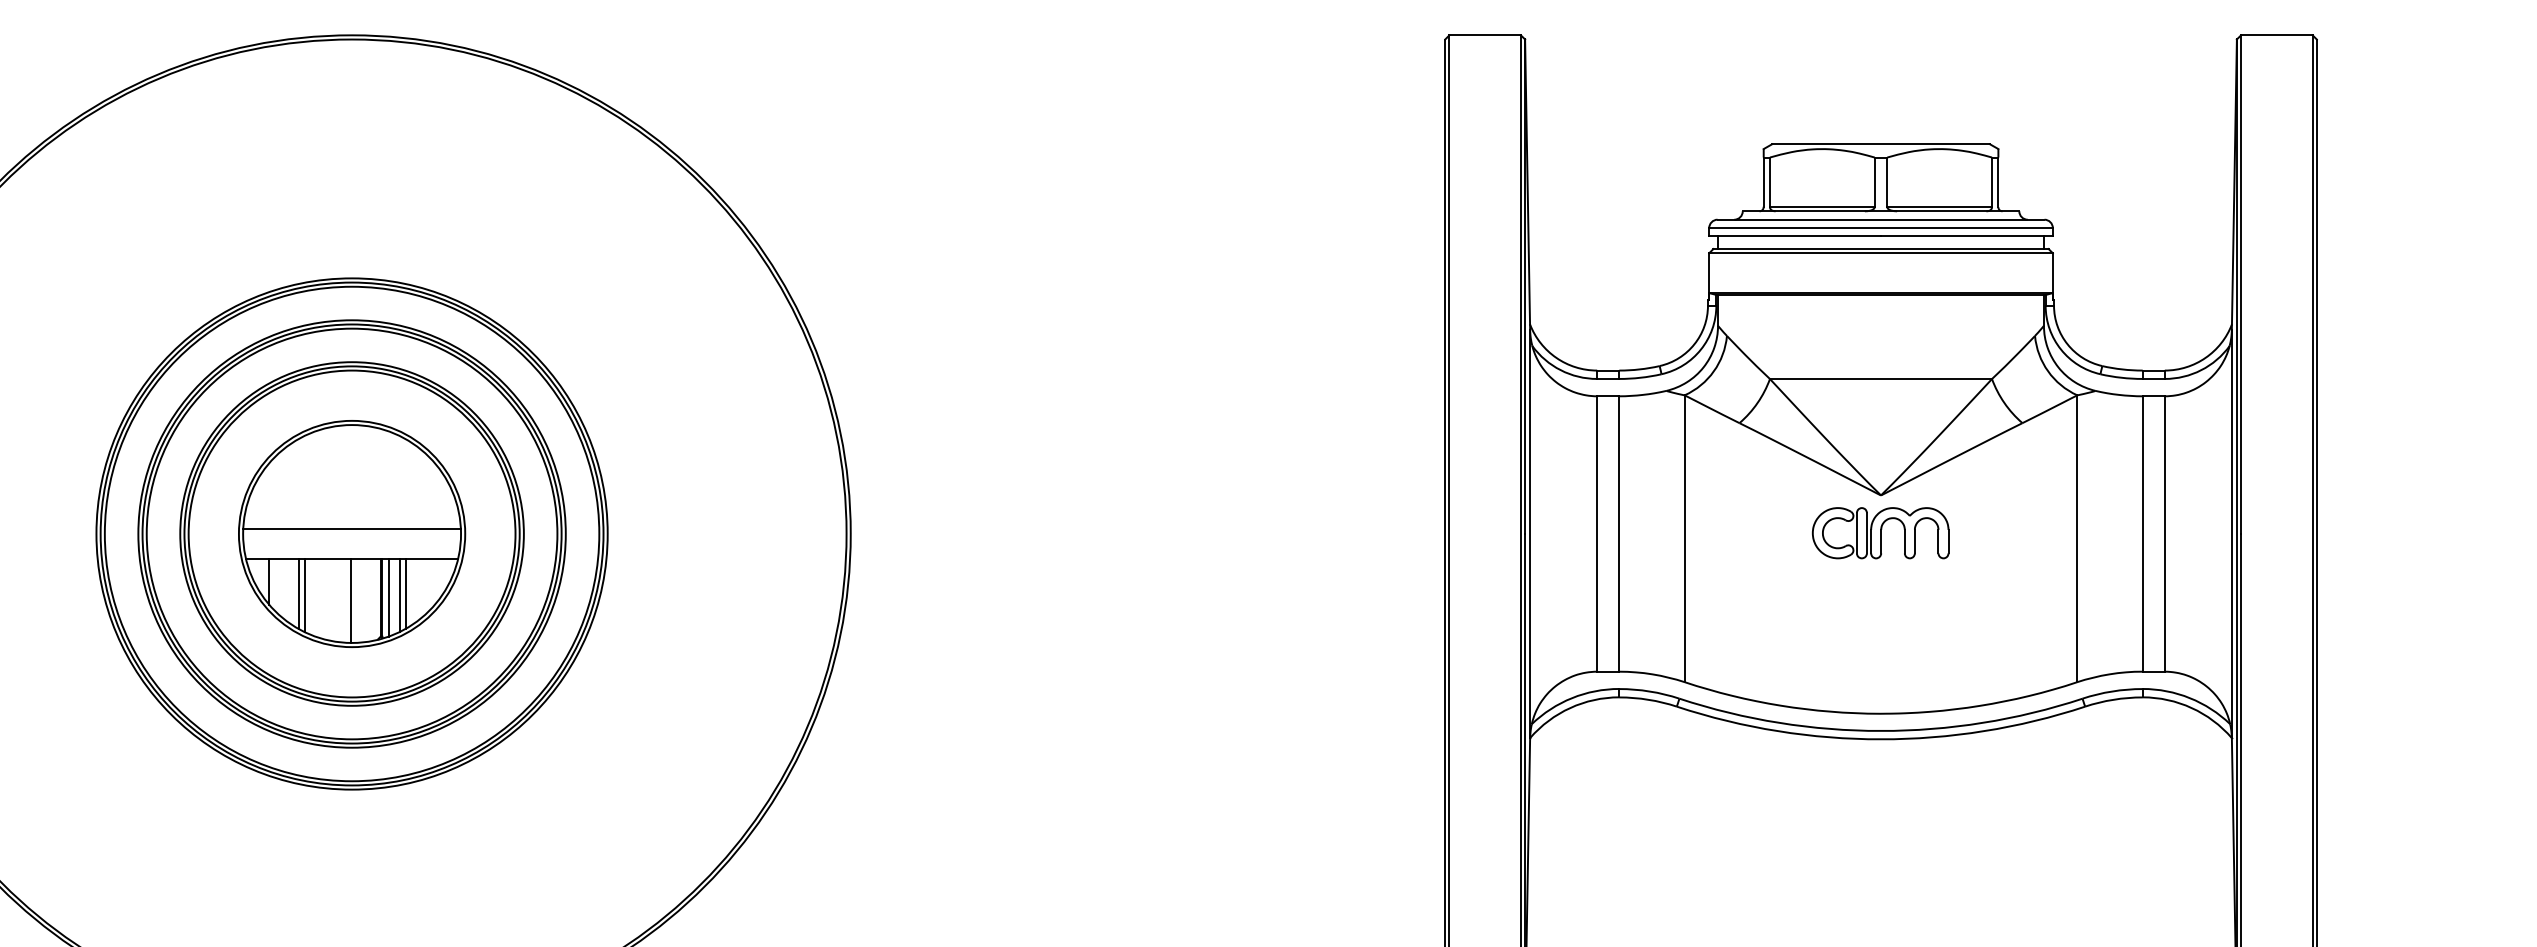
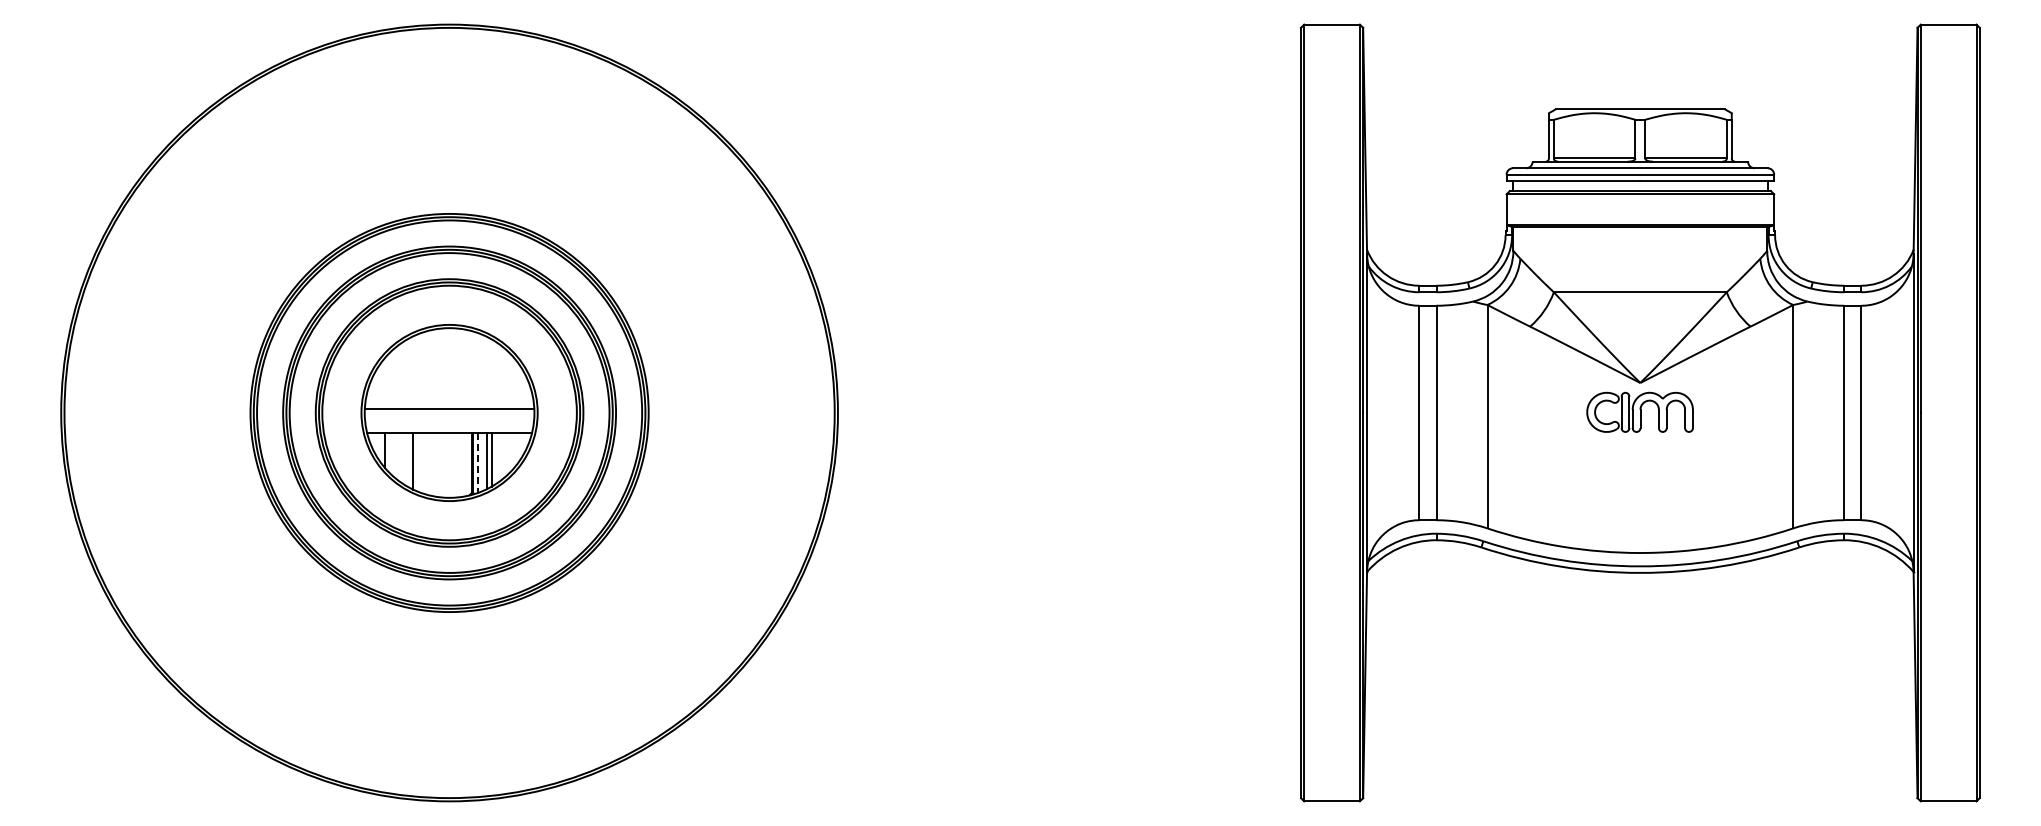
line: (299, 593) -> (408, 459), removed
line: (389, 598) -> (478, 463), solid -> dashed
line: (350, 600) -> (448, 464), removed

